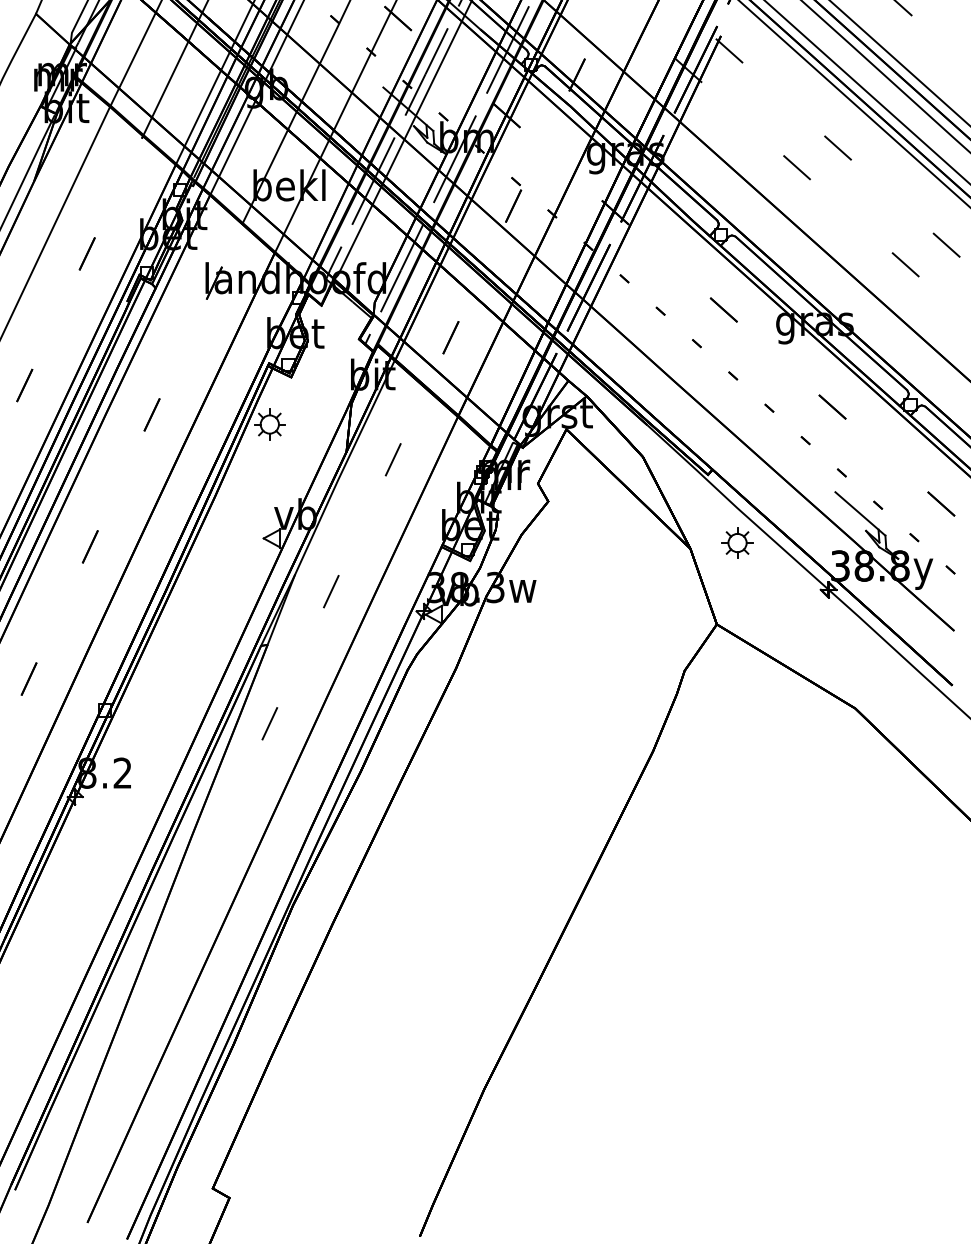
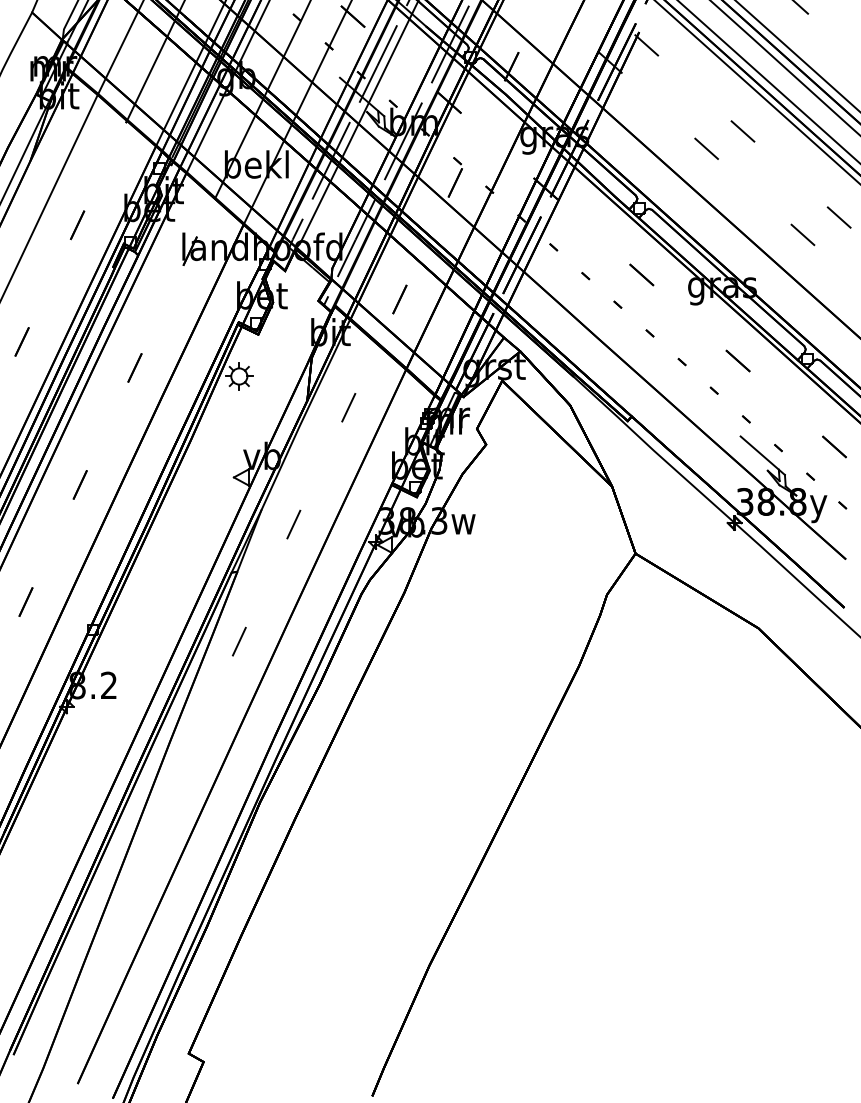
part: (737, 542) -> (653, 481), removed

